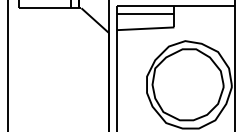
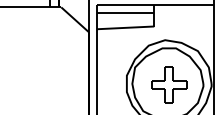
part: (189, 85) -> (169, 84), added

